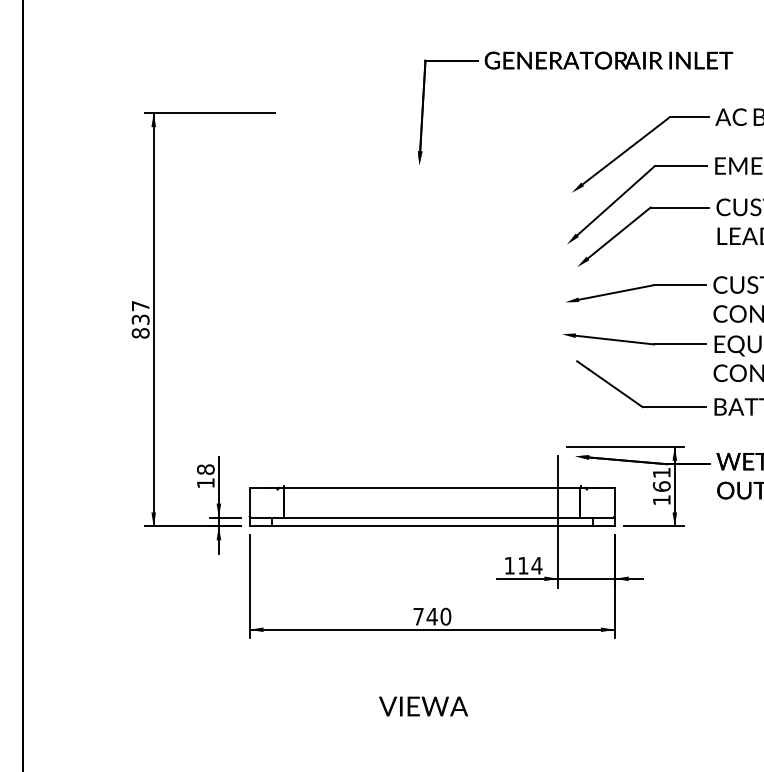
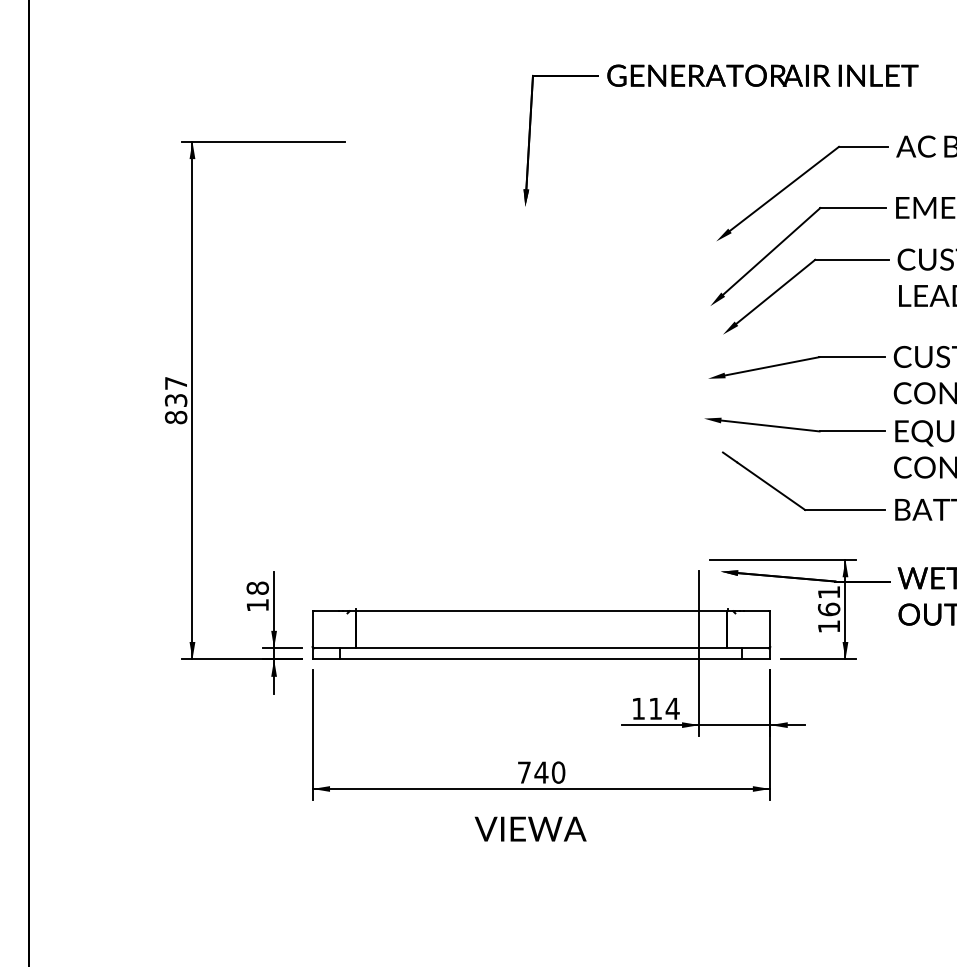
text: (423, 705) -> (530, 828), moved

